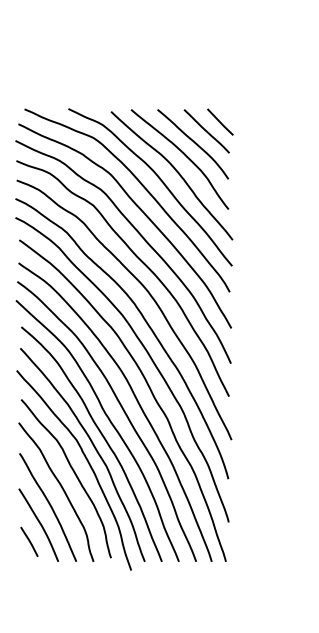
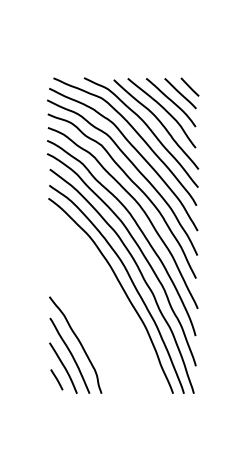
part: (97, 435) -> (104, 305), removed

